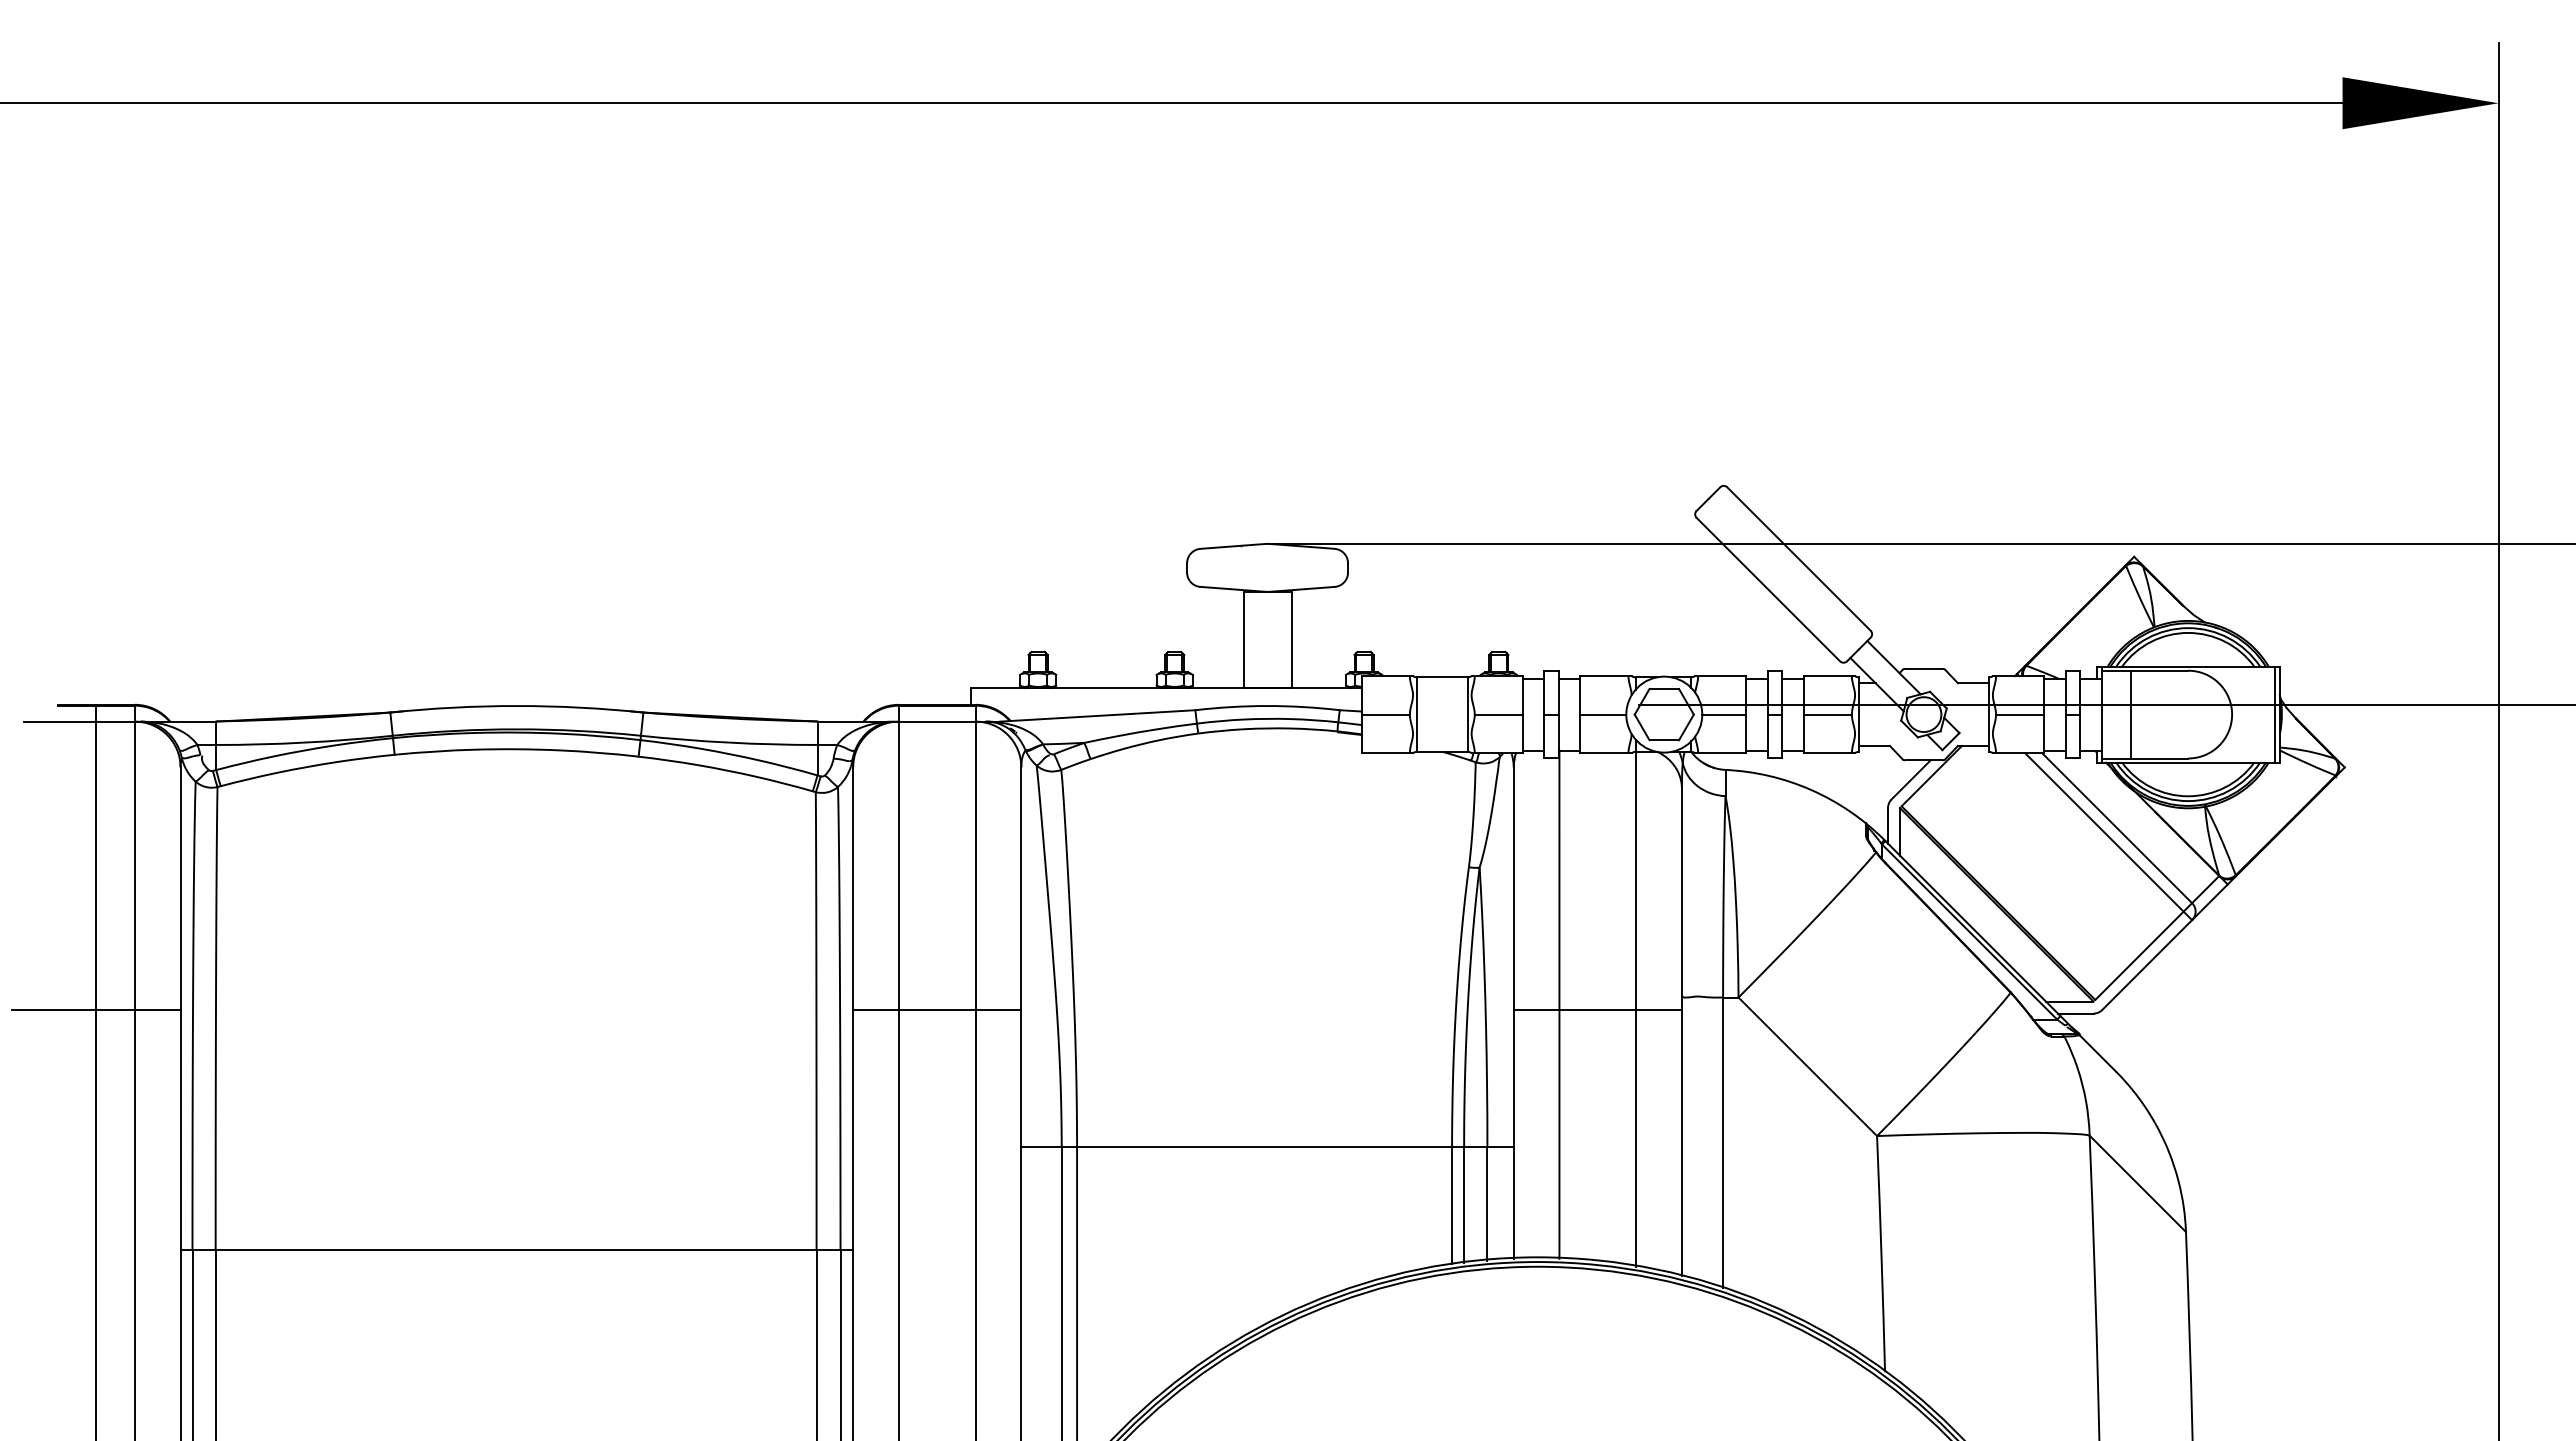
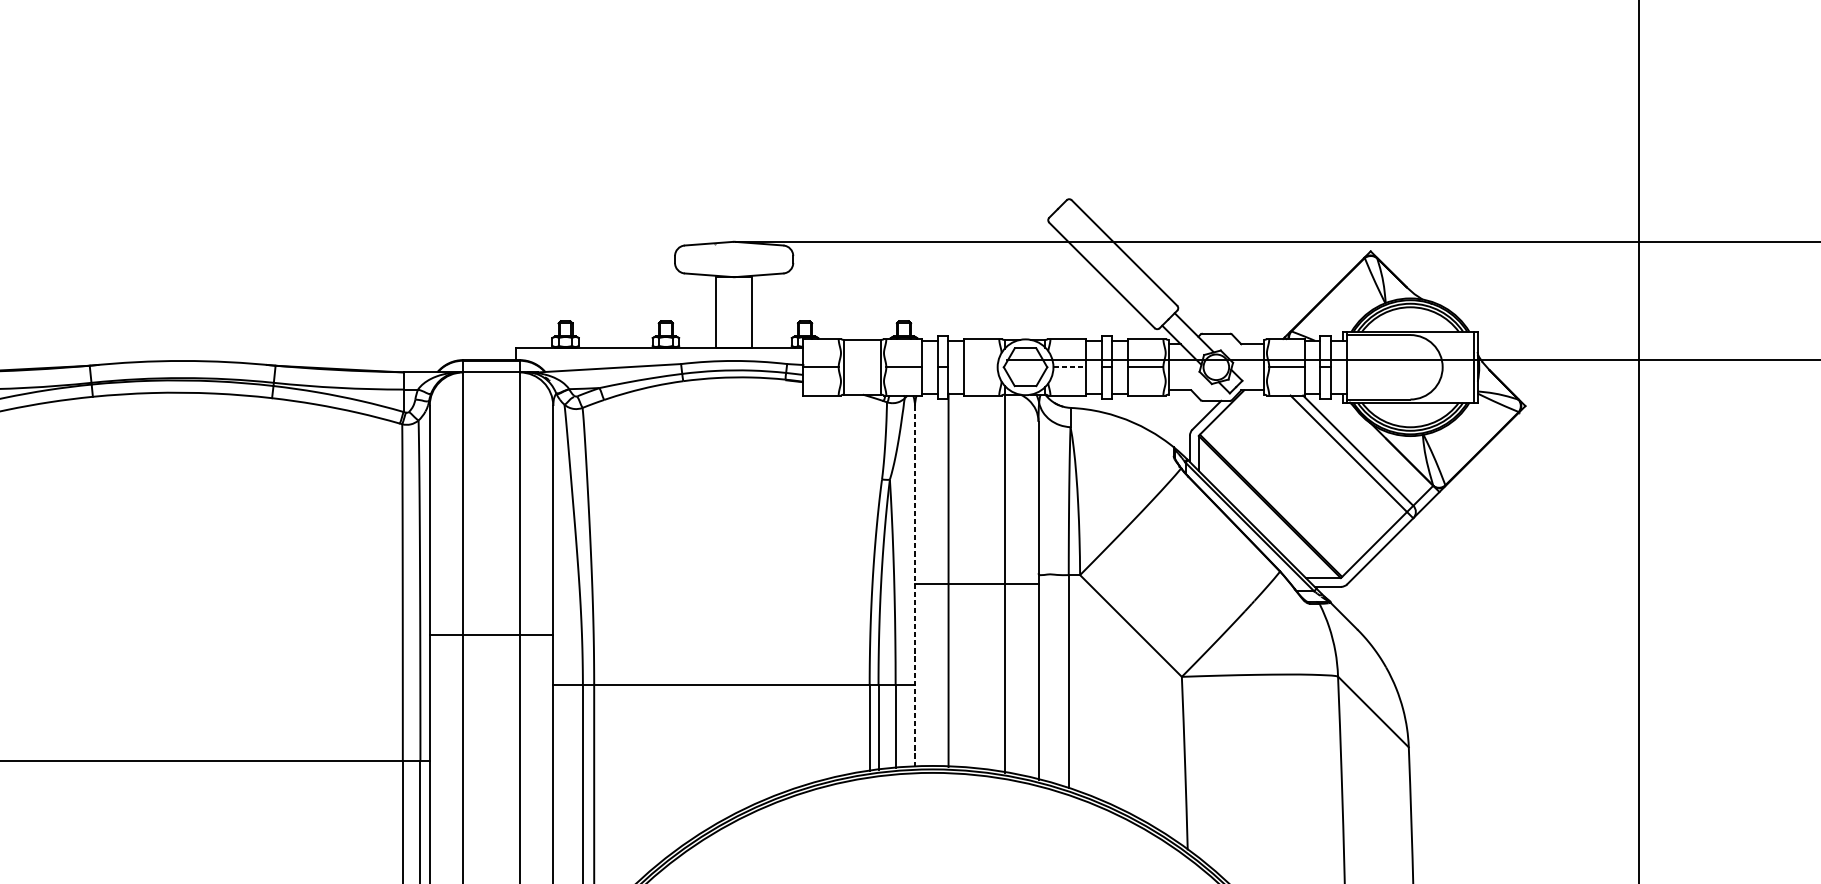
line: (1603, 714) -> (980, 367), removed
line: (1724, 714) -> (1069, 367), solid -> dashed
line: (2130, 714) -> (1368, 367), removed
line: (937, 1009) -> (491, 634), moved
line: (1513, 1013) -> (914, 586), solid -> dashed

